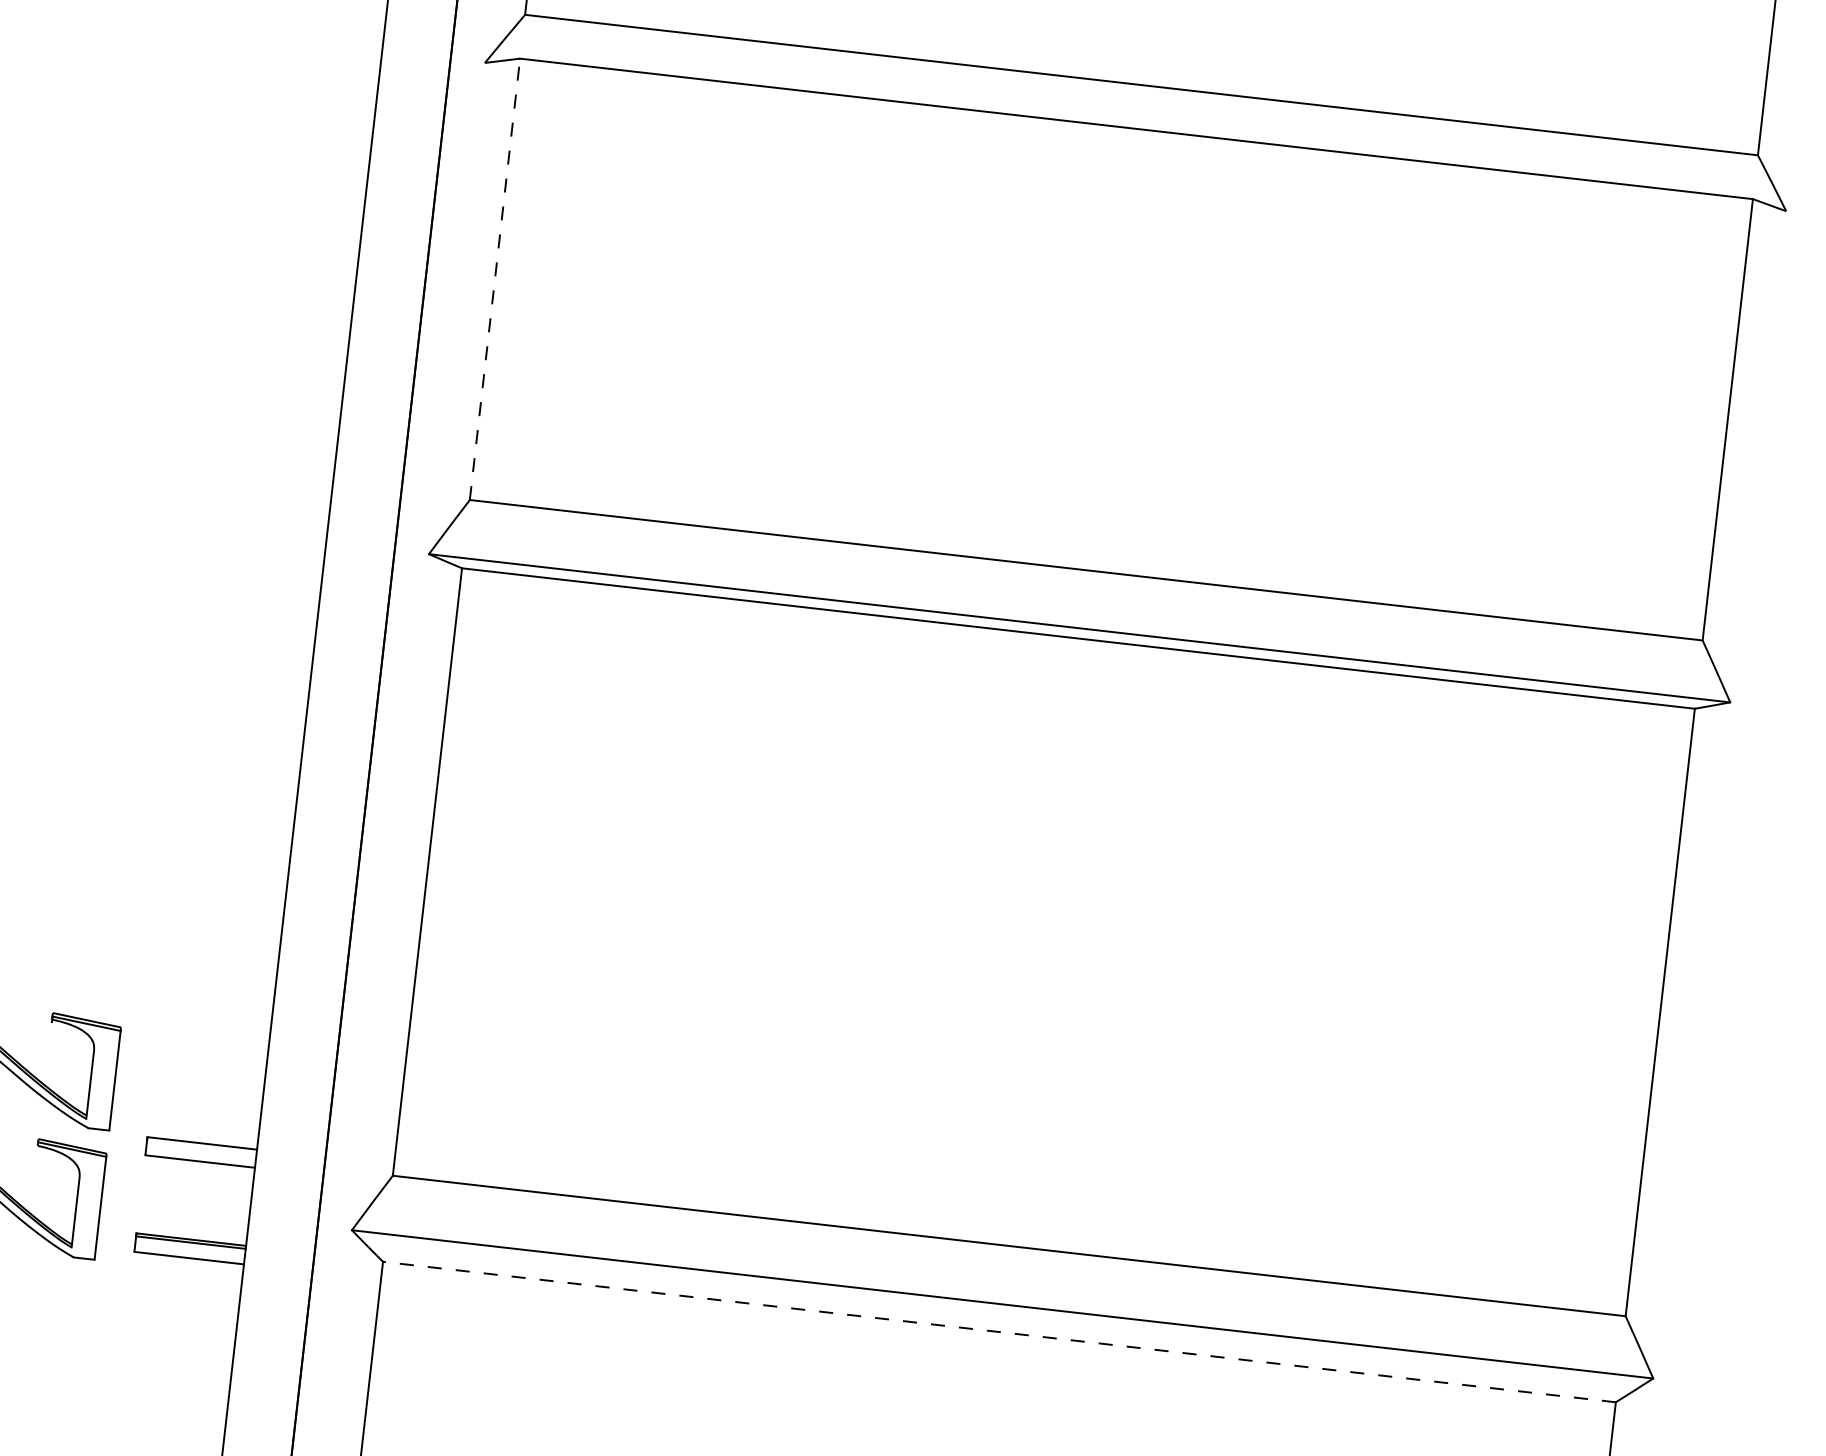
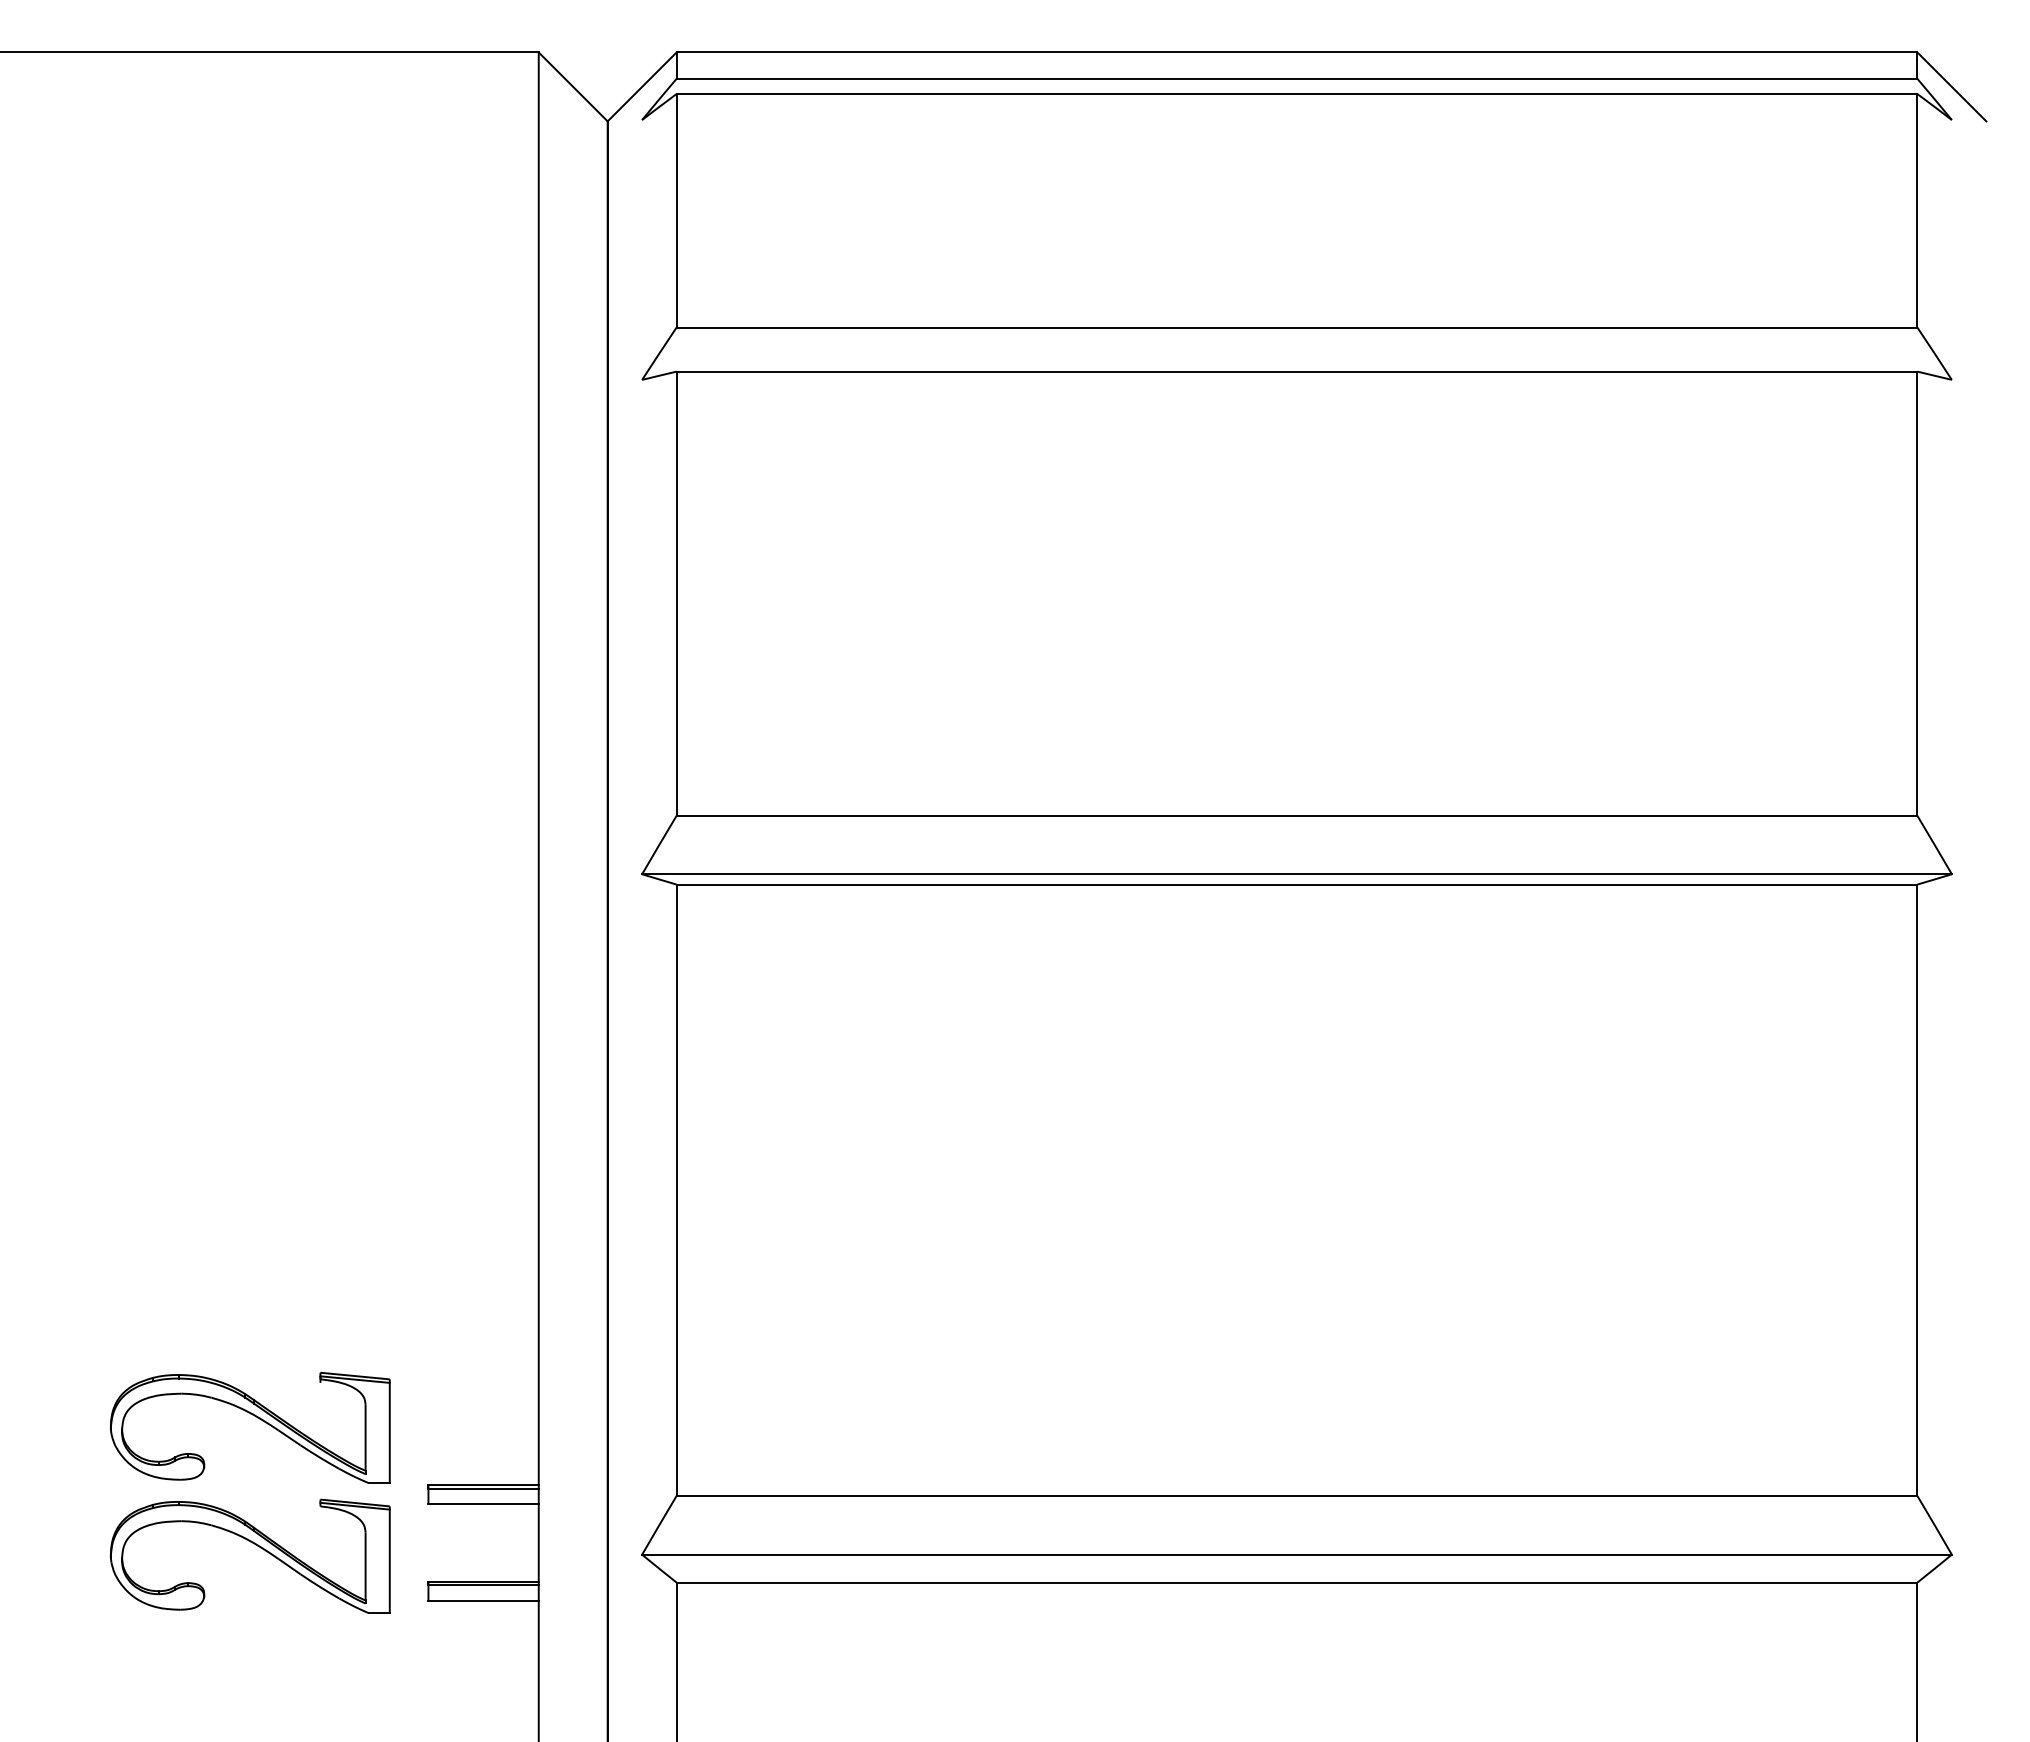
line: (494, 279) -> (676, 593), dashed -> solid
line: (201, 1146) -> (483, 1488), added
line: (998, 1331) -> (1296, 1582), dashed -> solid

